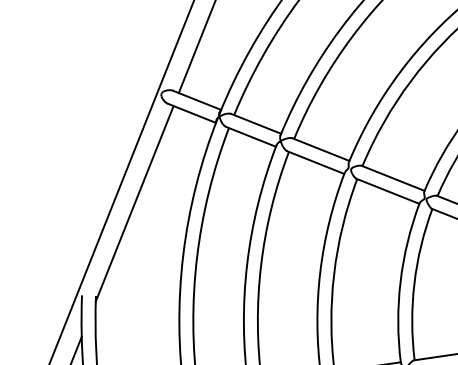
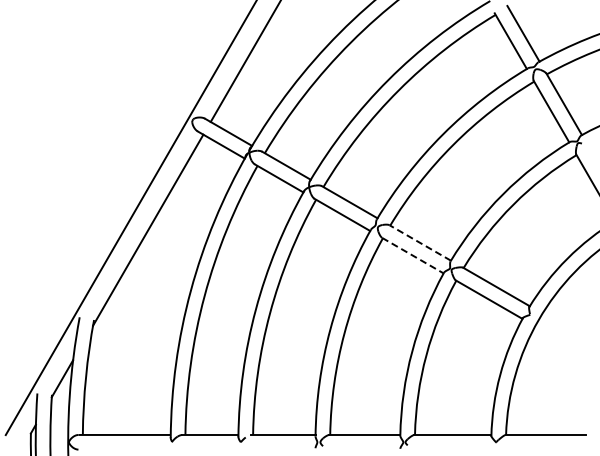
line: (392, 178) -> (419, 242), solid -> dashed
line: (388, 191) -> (413, 255), solid -> dashed

